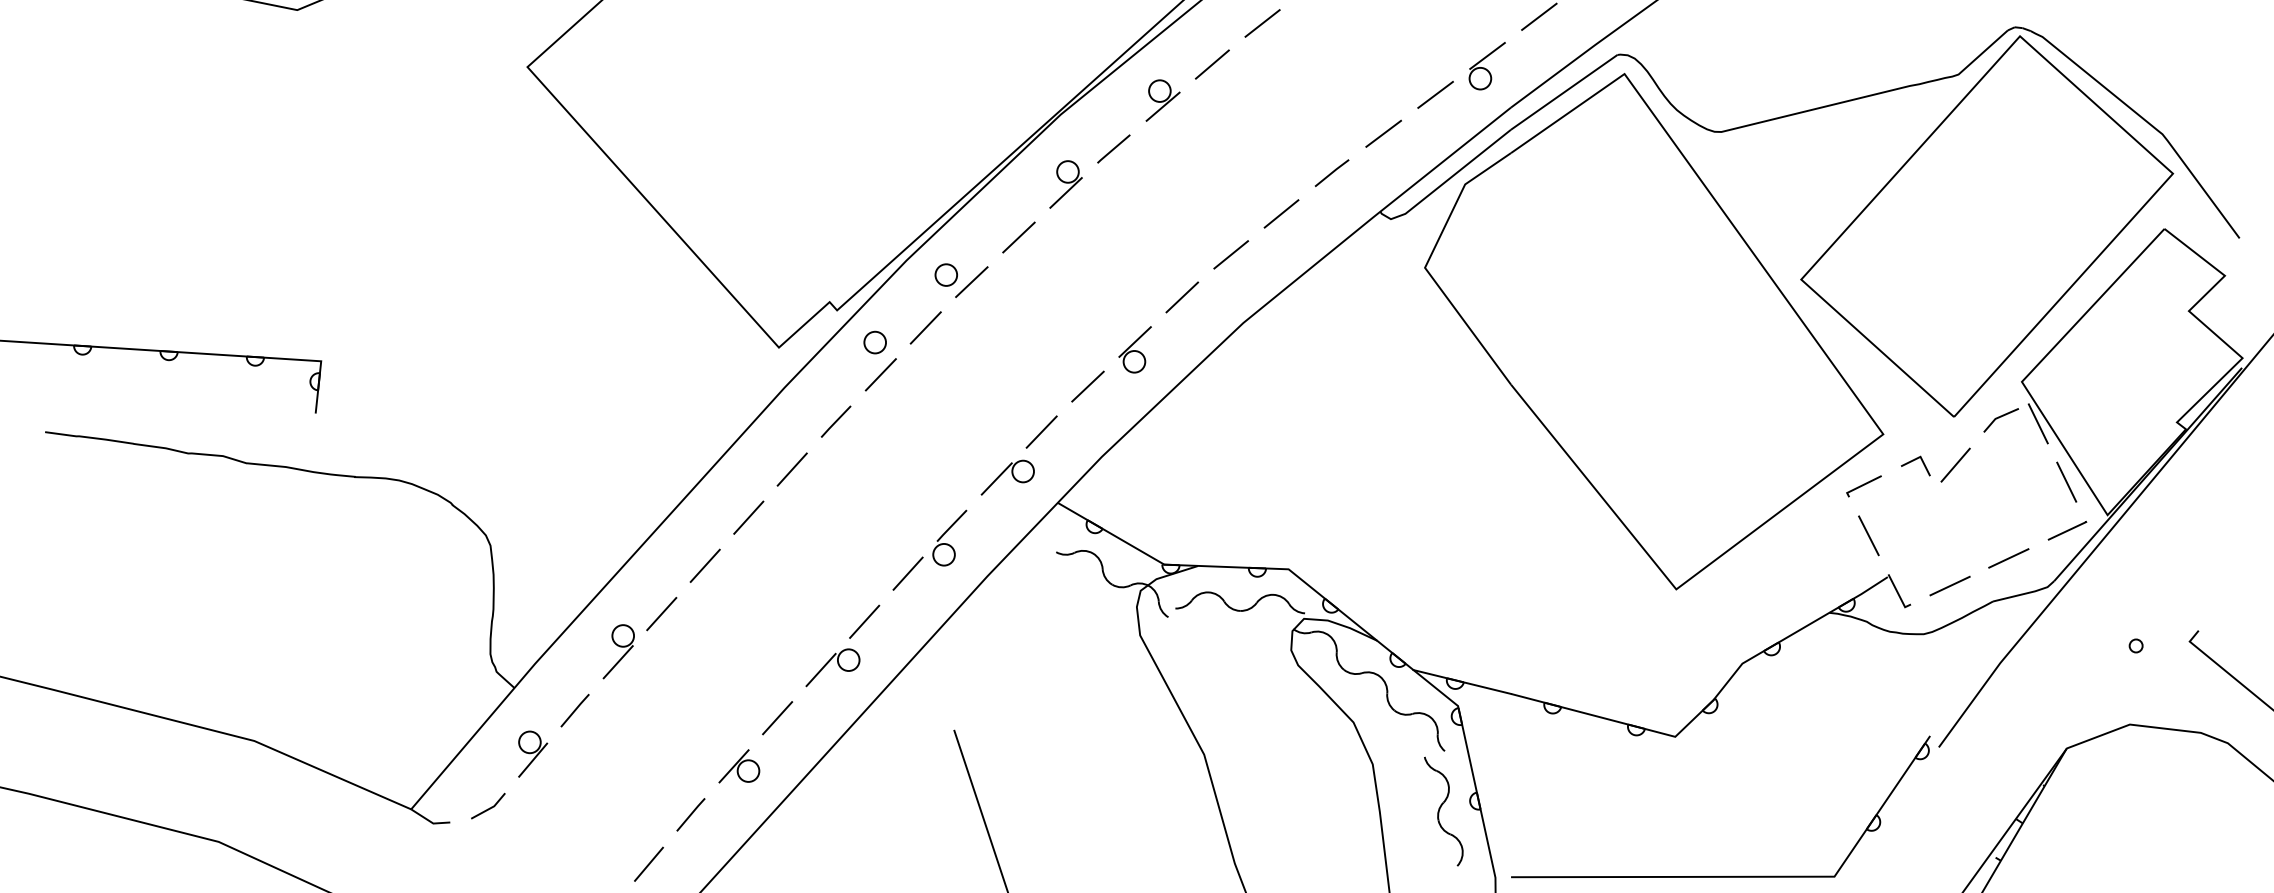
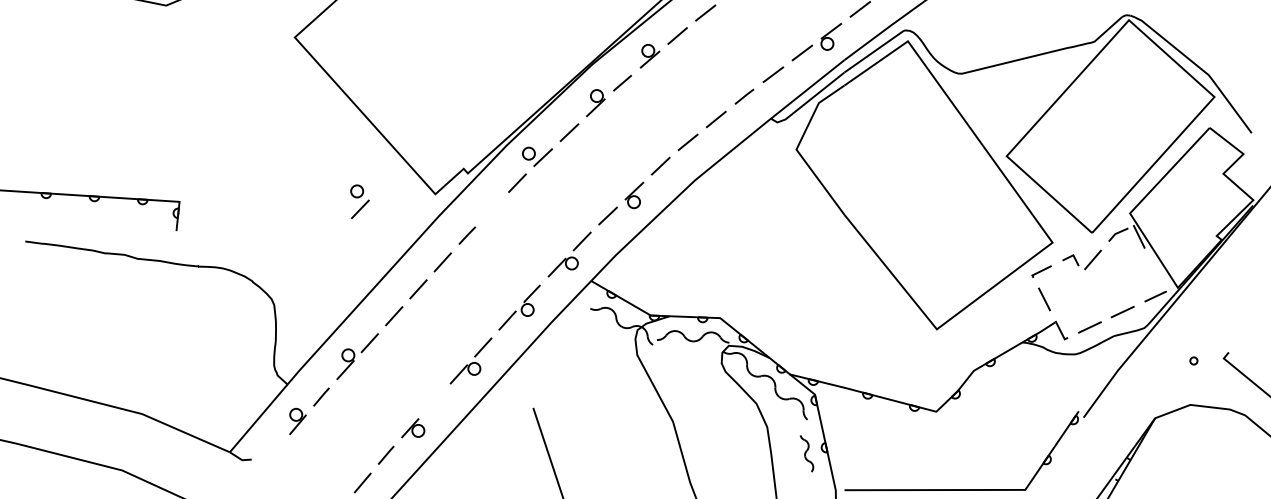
part: (879, 360) -> (359, 201), moved
line: (2065, 482) -> (1154, 269), removed
line: (777, 718) -> (434, 401), removed
line: (487, 807) -> (272, 451), removed
part: (1442, 811) -> (806, 453), size x0.6

